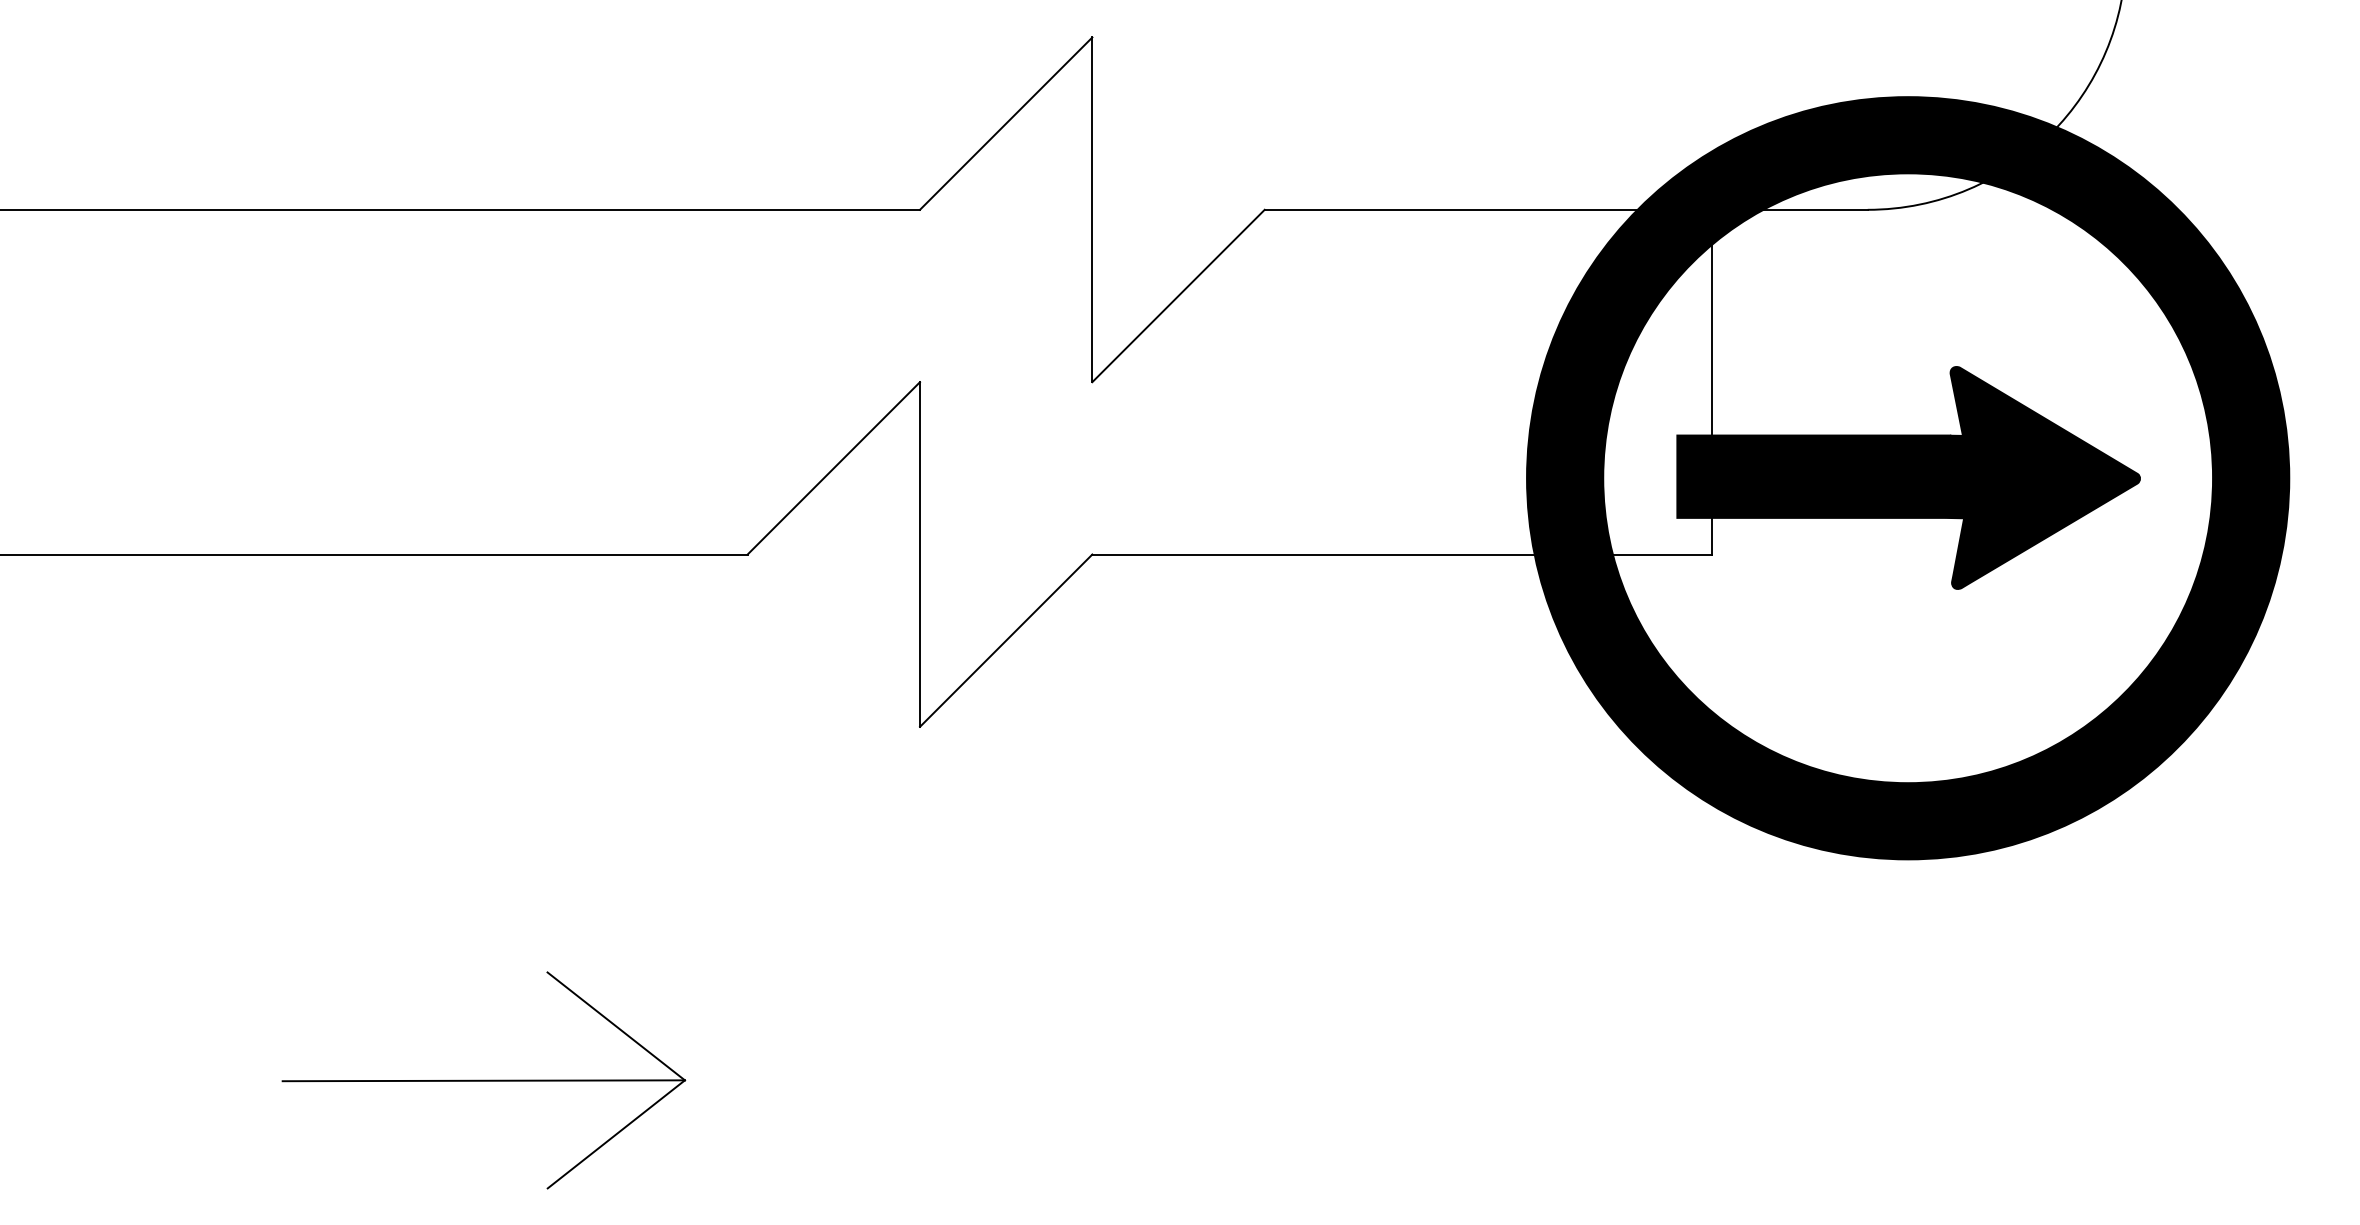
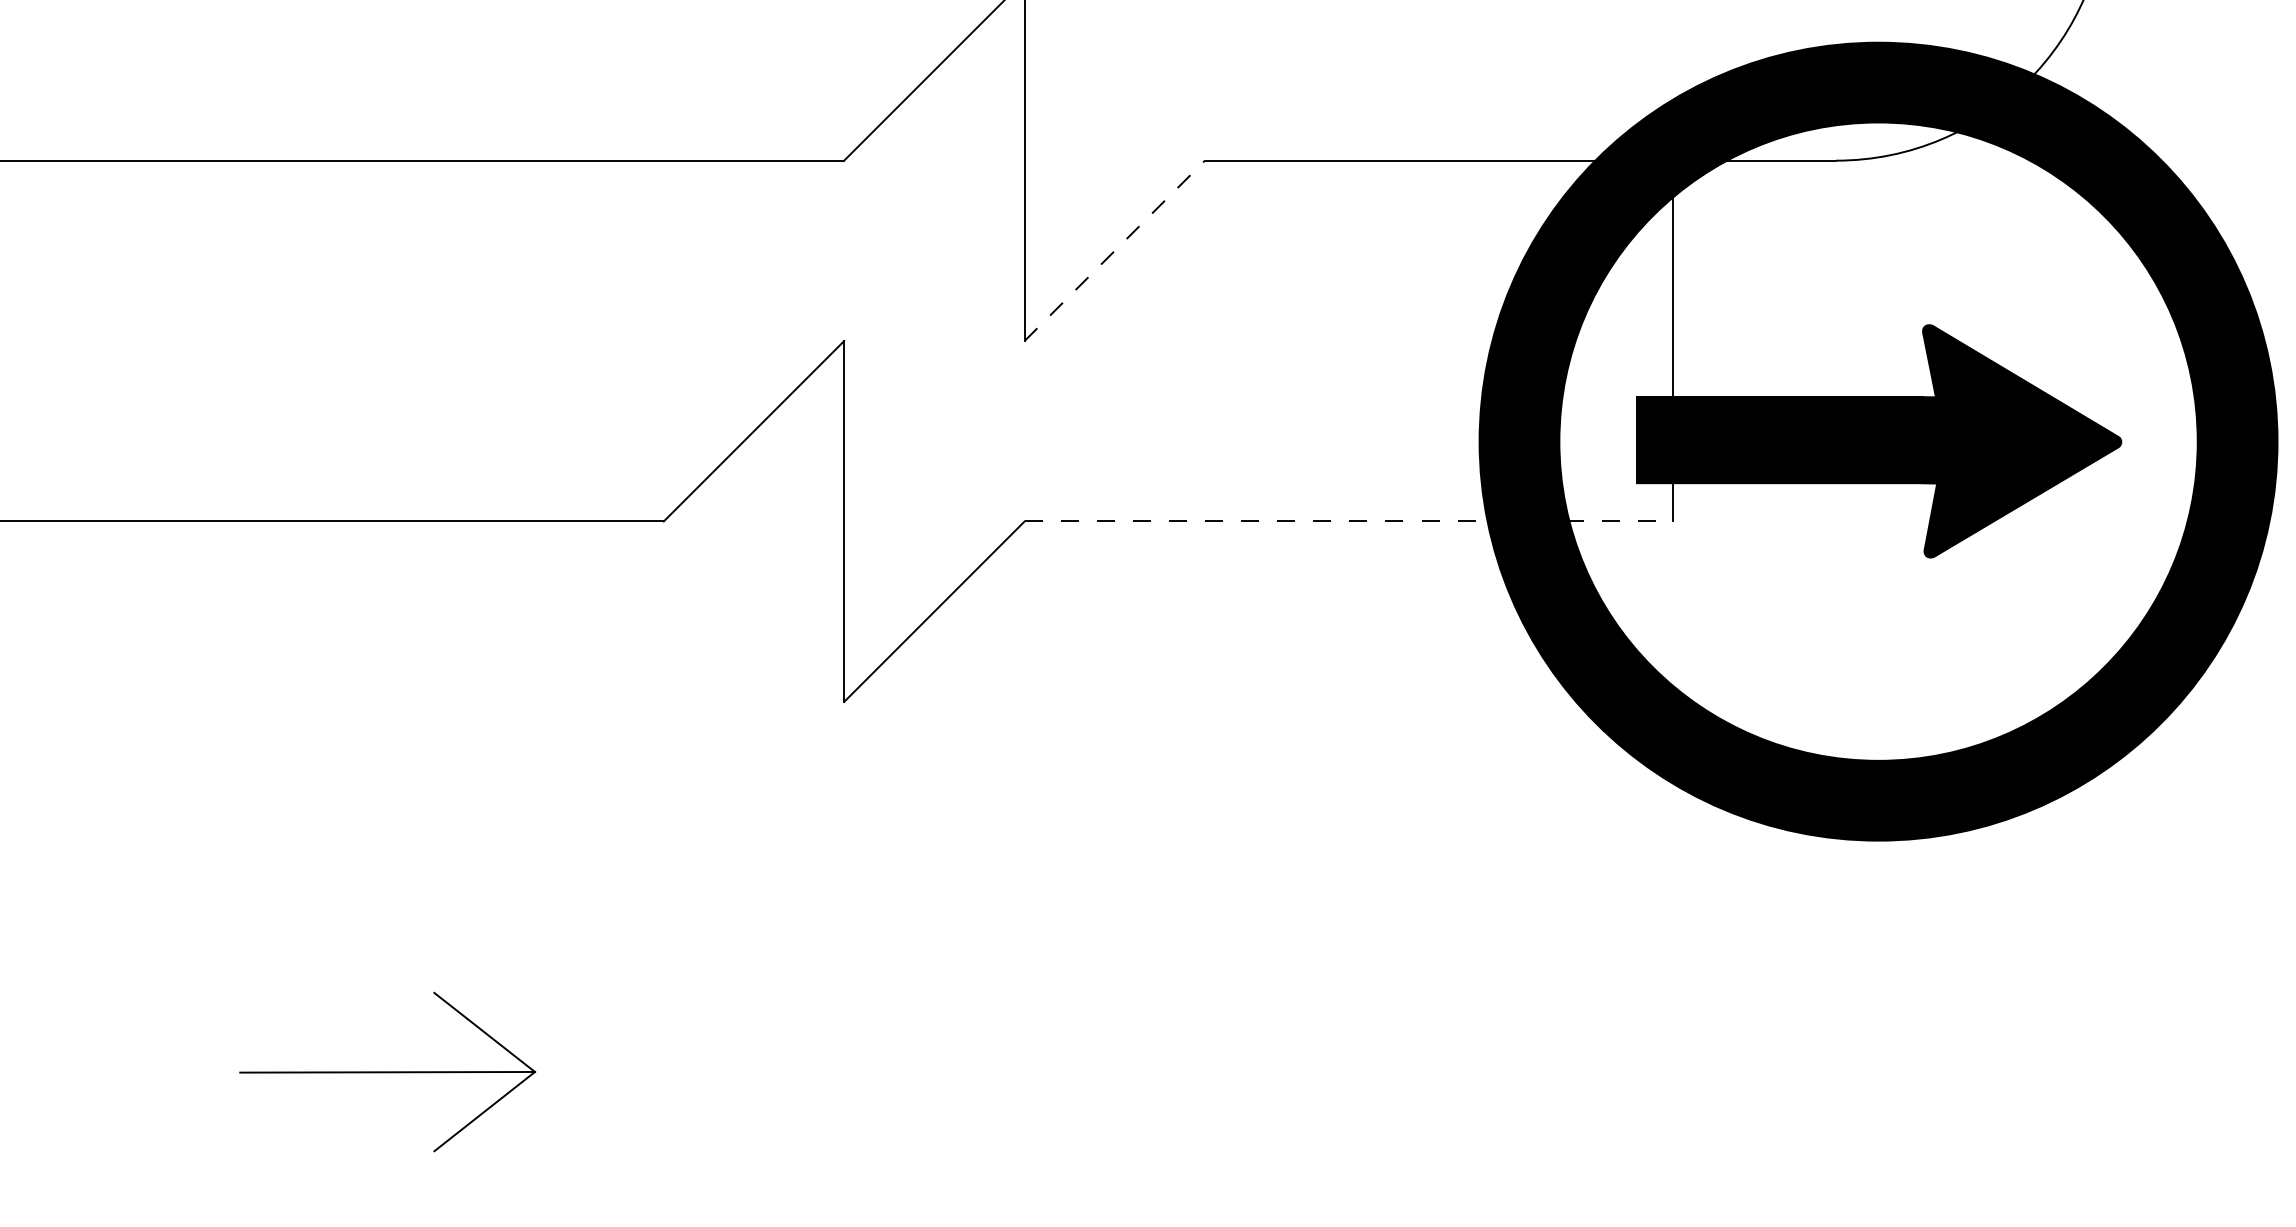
line: (1178, 296) -> (1114, 251), solid -> dashed
line: (1402, 554) -> (1349, 521), solid -> dashed
part: (483, 1080) -> (387, 1072), size x0.7

